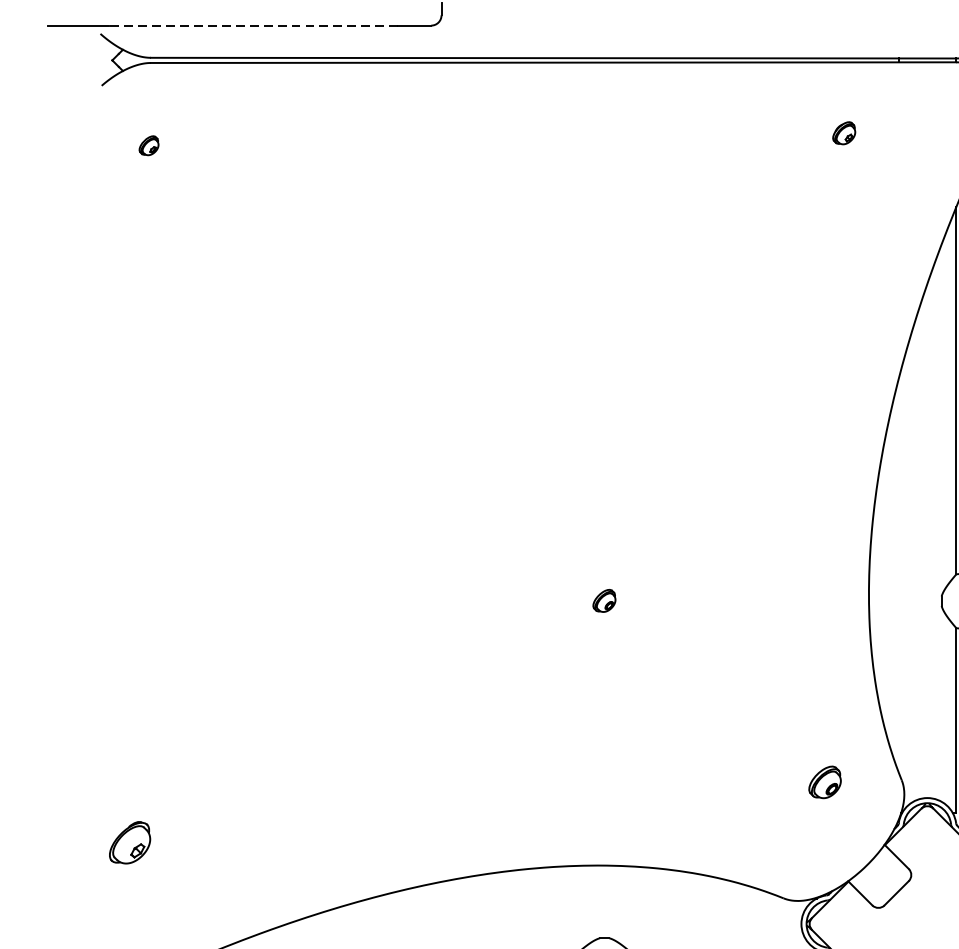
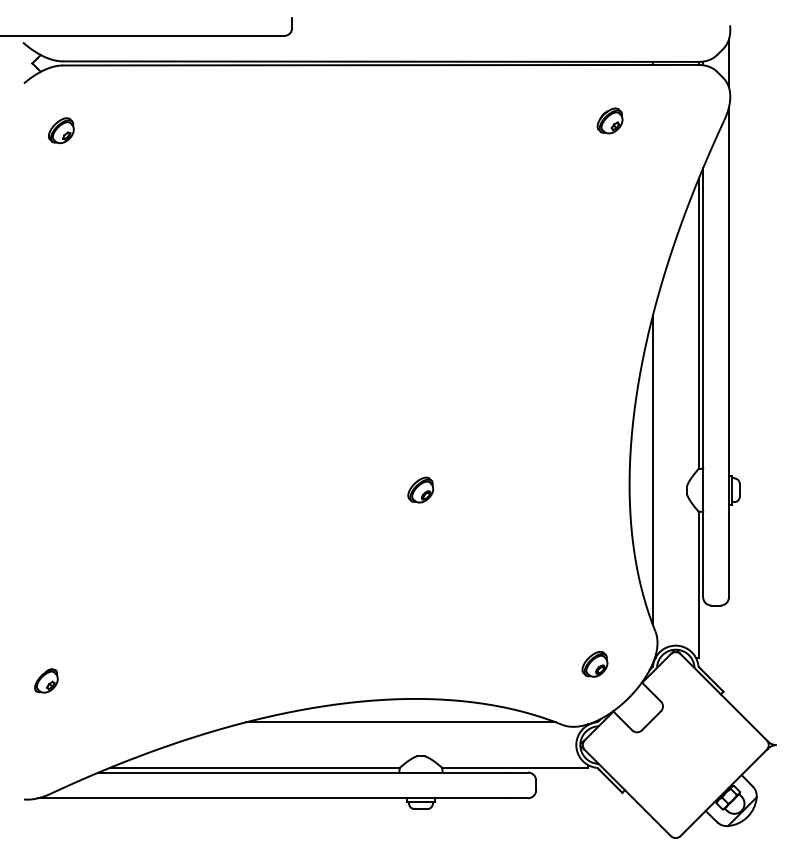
line: (253, 26) -> (143, 36), dashed -> solid
part: (843, 132) -> (609, 120), size x1.43
part: (149, 145) -> (61, 130), size x1.67
line: (897, 576) -> (652, 470), added
part: (604, 600) -> (420, 489), size x1.43
part: (824, 781) -> (594, 663), moved
part: (130, 842) -> (46, 680), size x0.71
line: (578, 895) -> (400, 722), added

